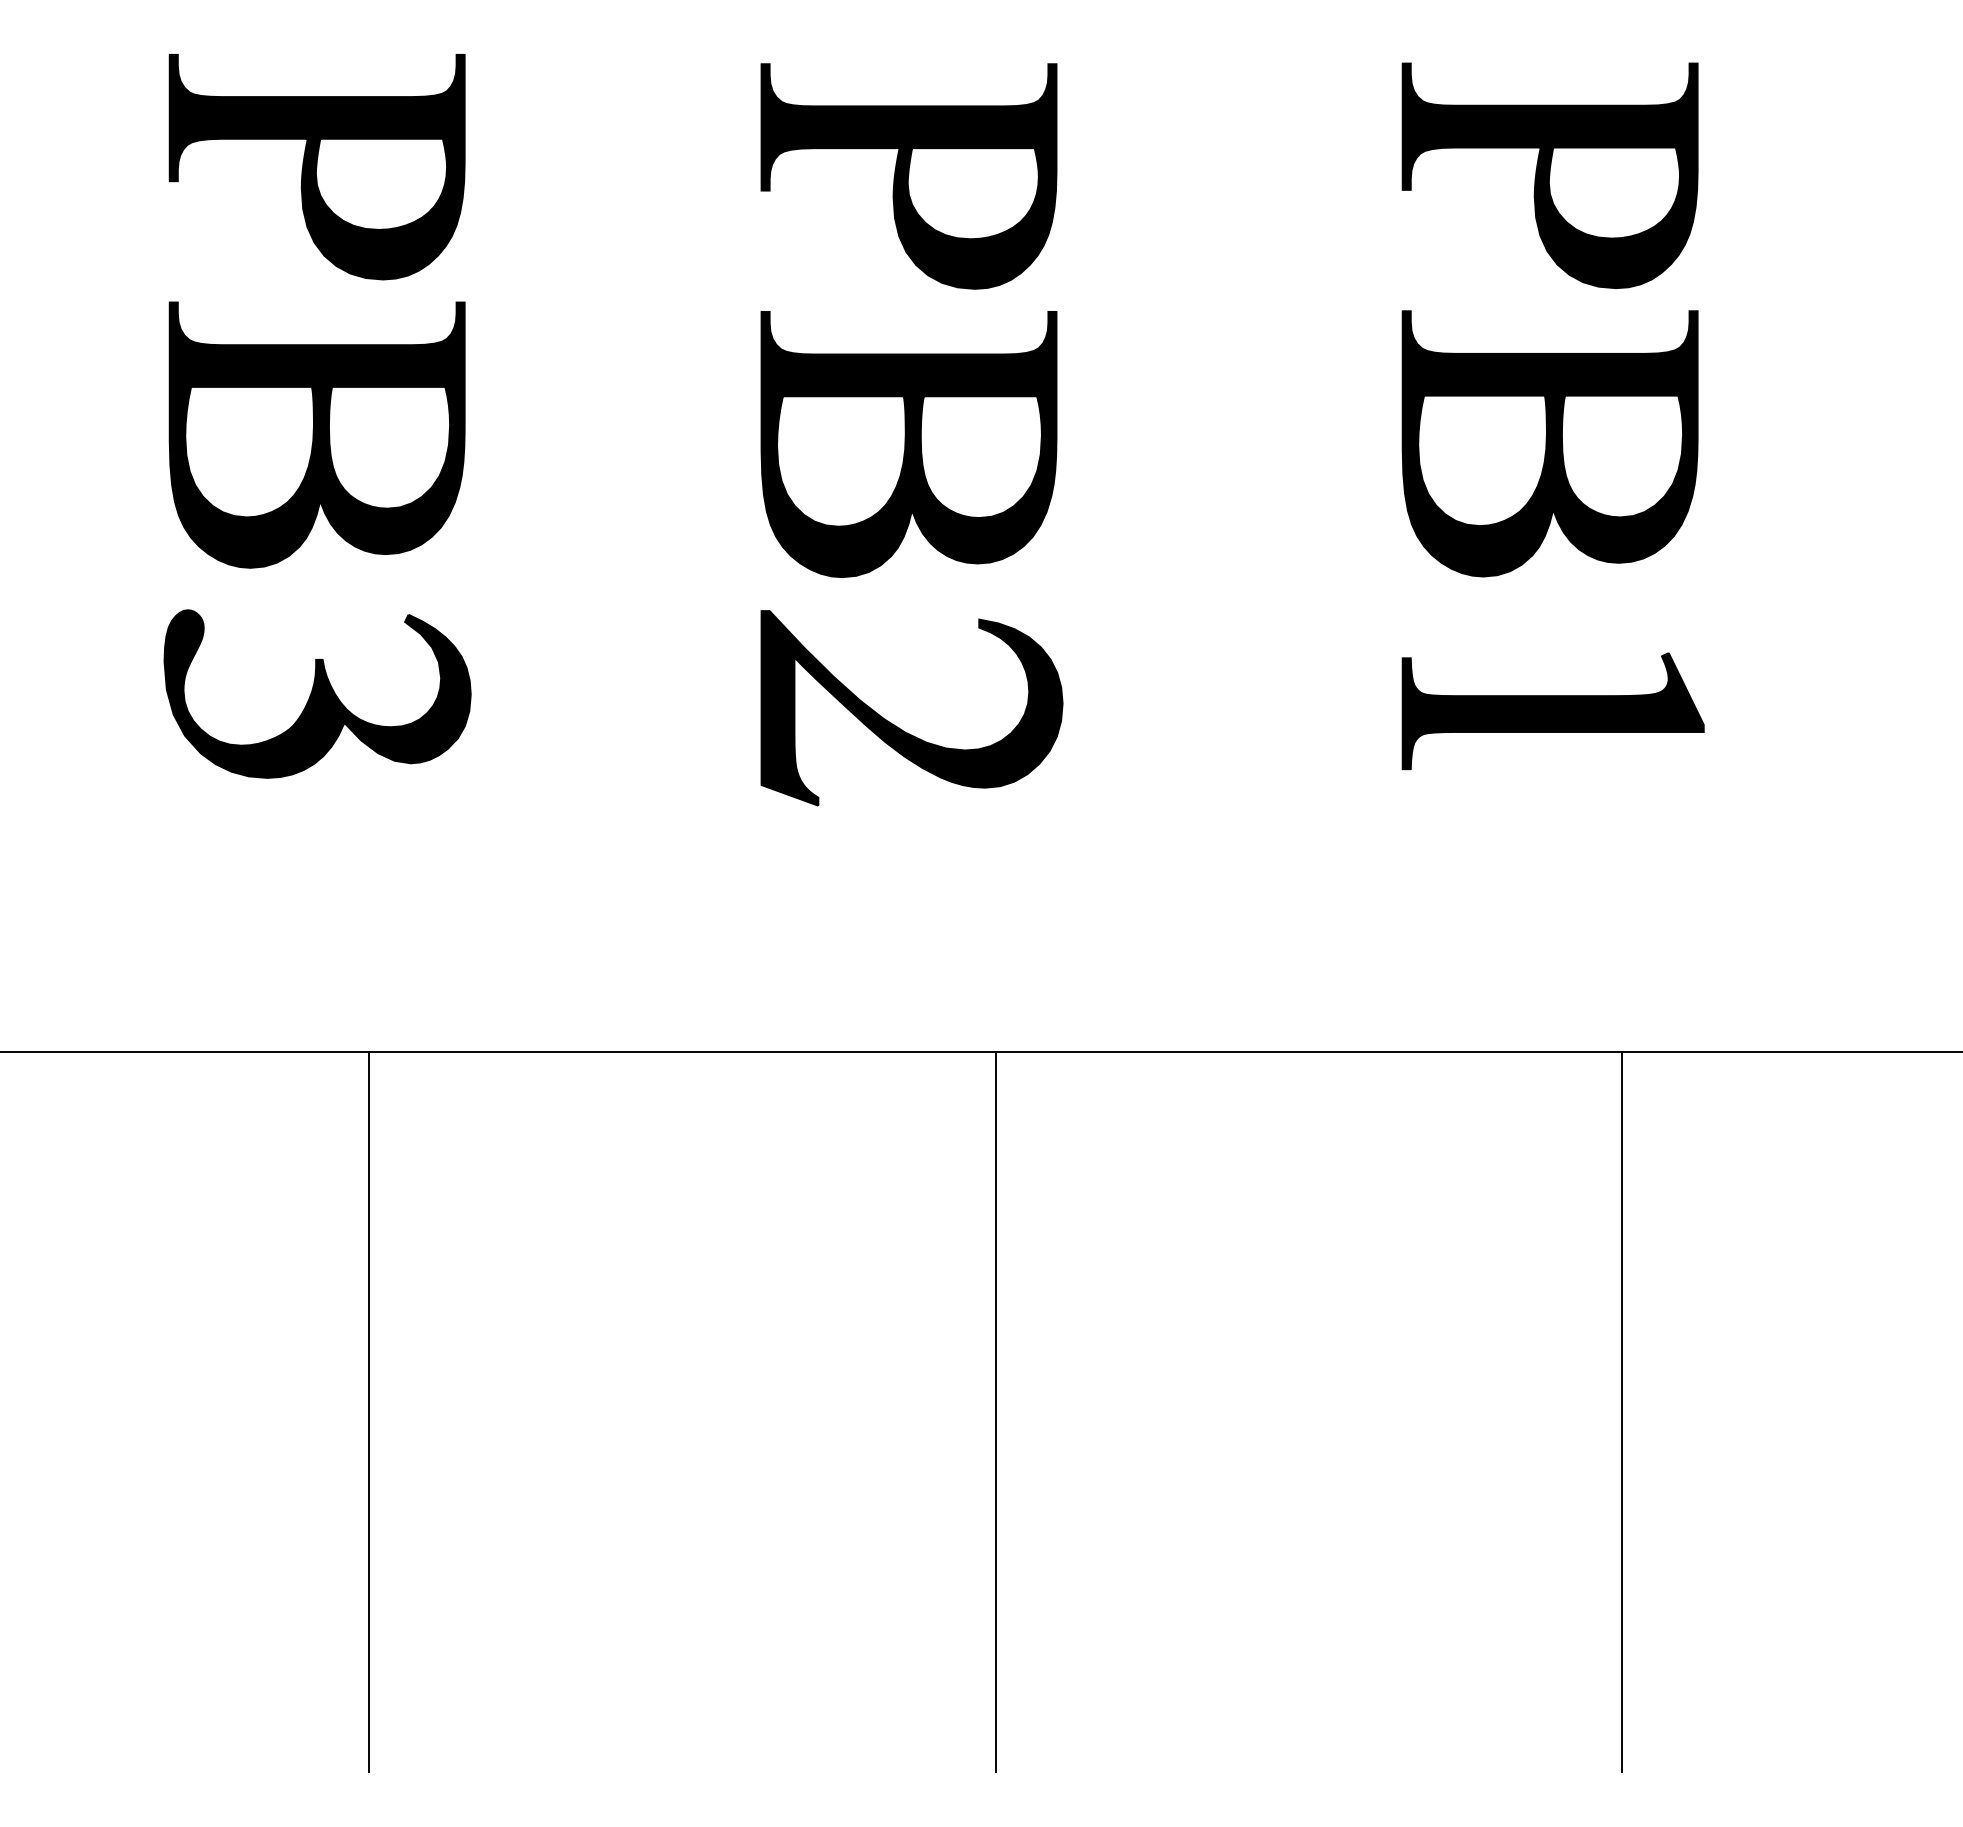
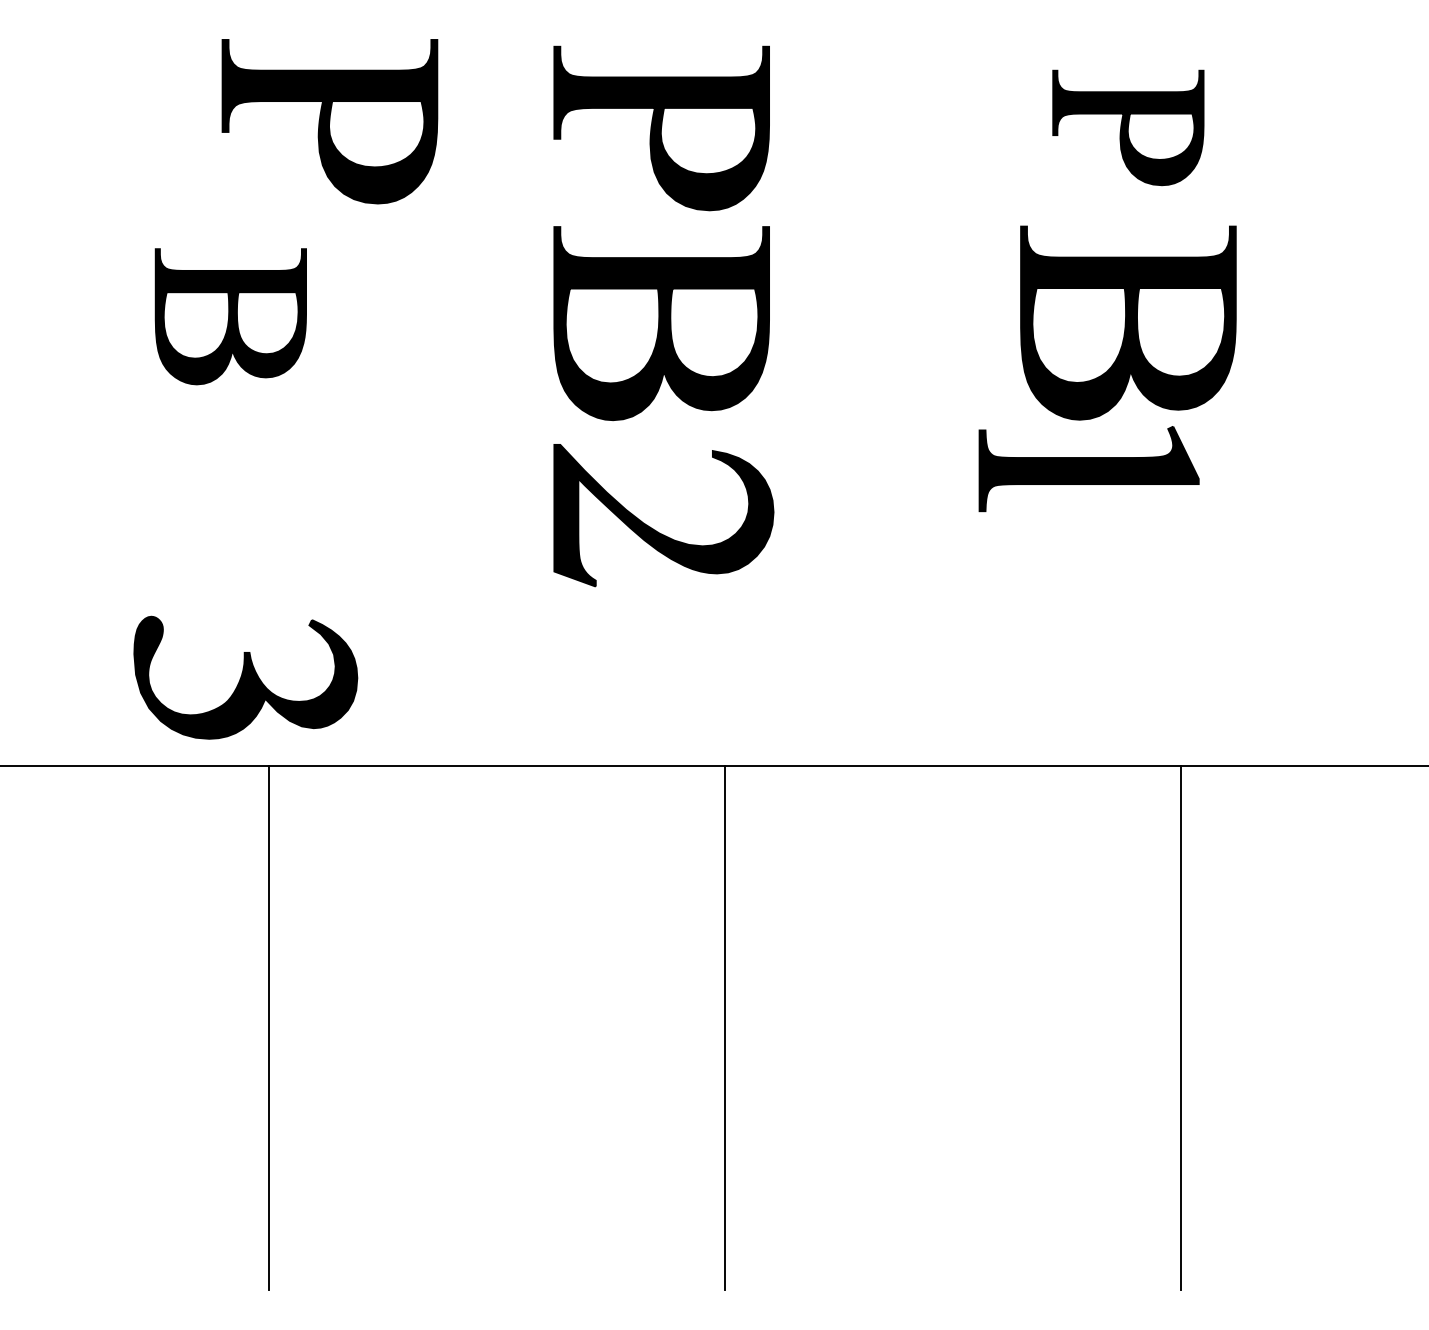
part: (316, 167) -> (329, 121), moved
part: (1549, 175) -> (1127, 127), size x0.7
part: (316, 434) -> (230, 316), size x0.7
part: (317, 693) -> (245, 677), moved
part: (1552, 711) -> (1088, 469), moved

